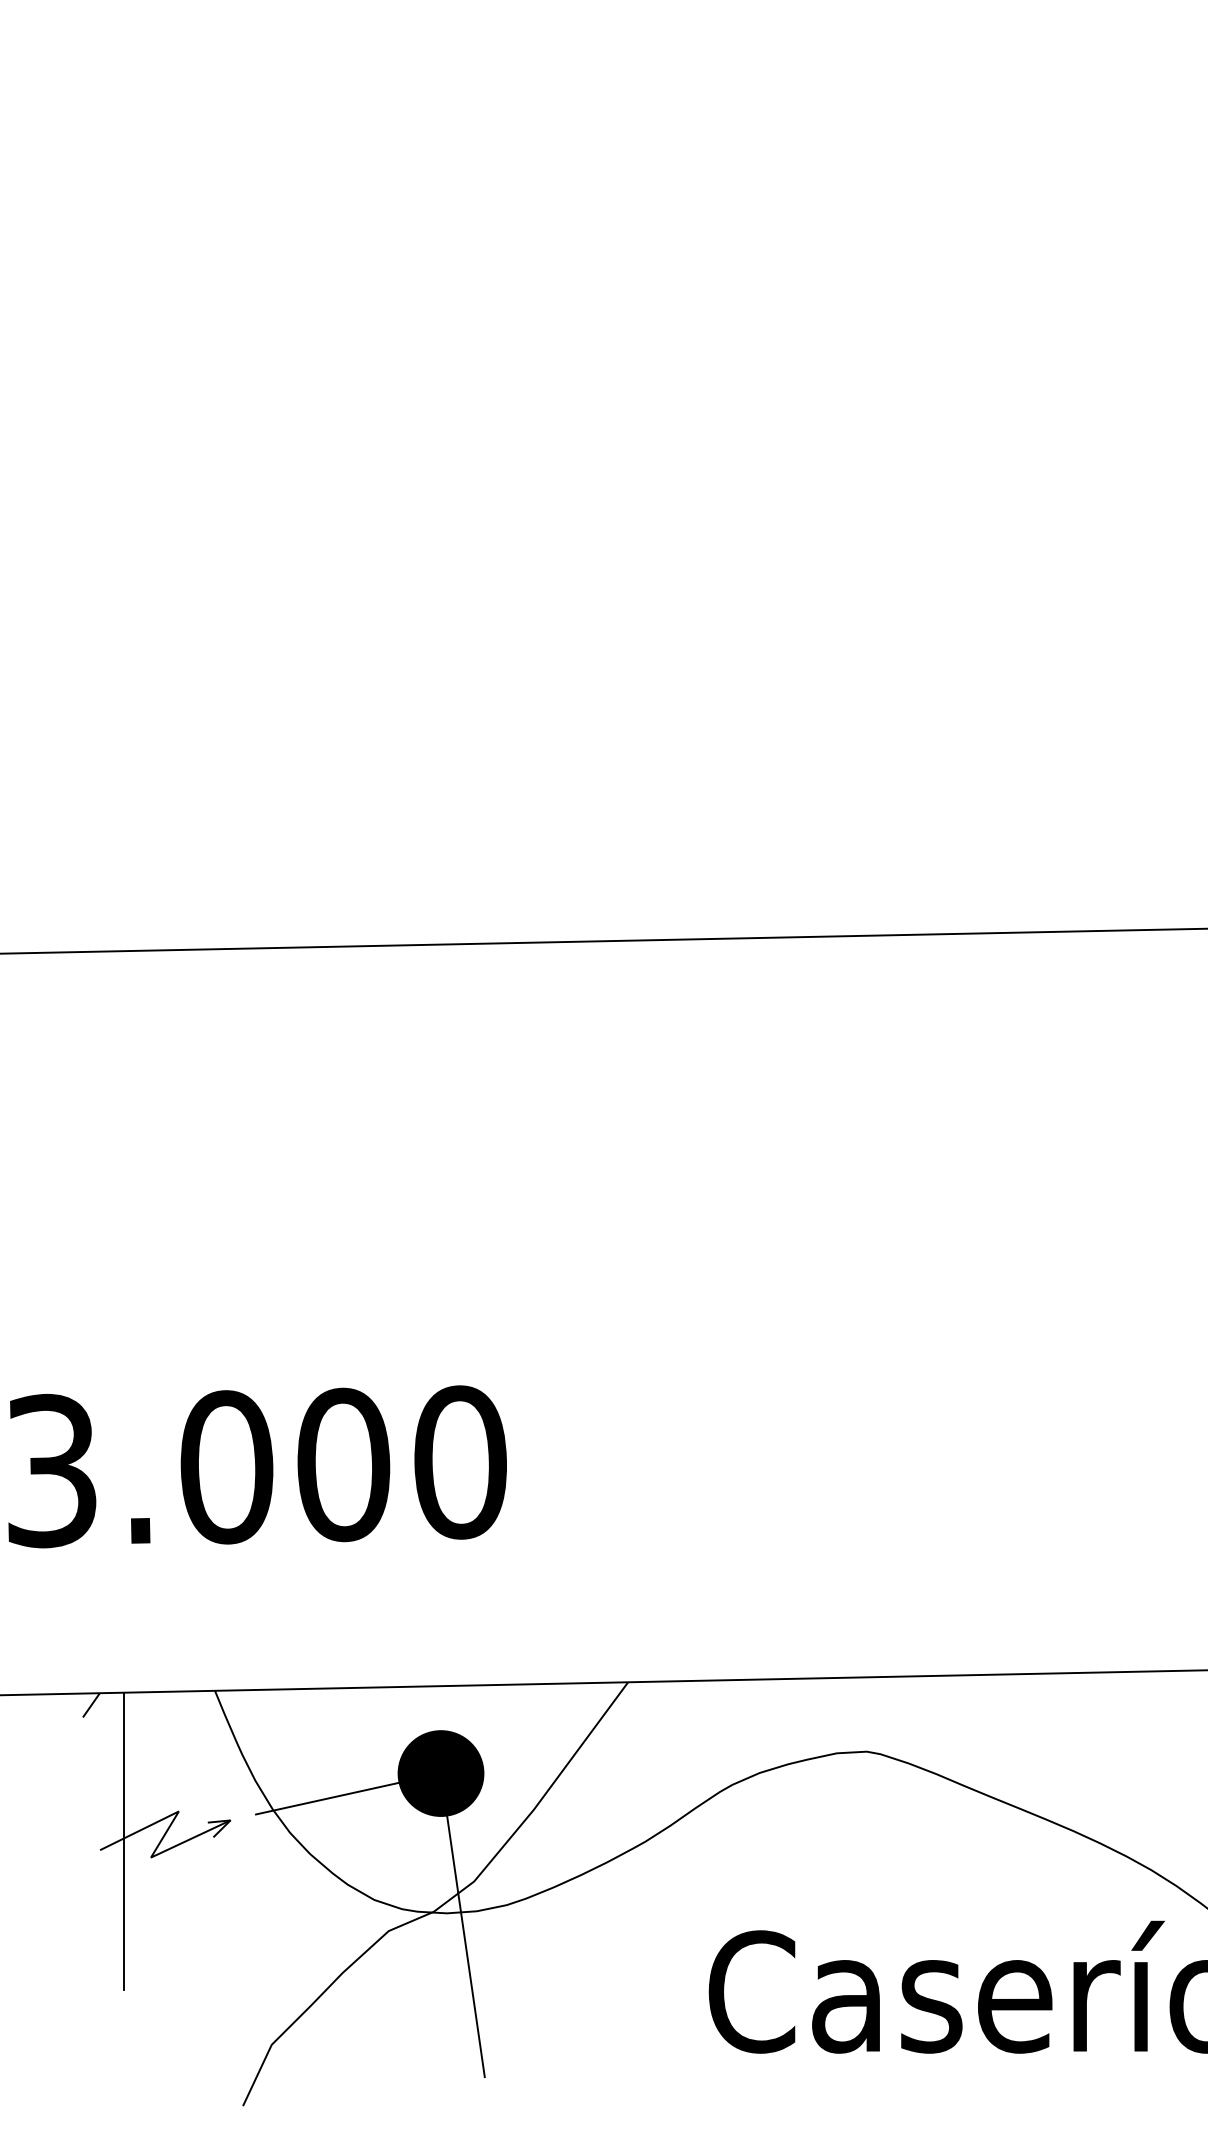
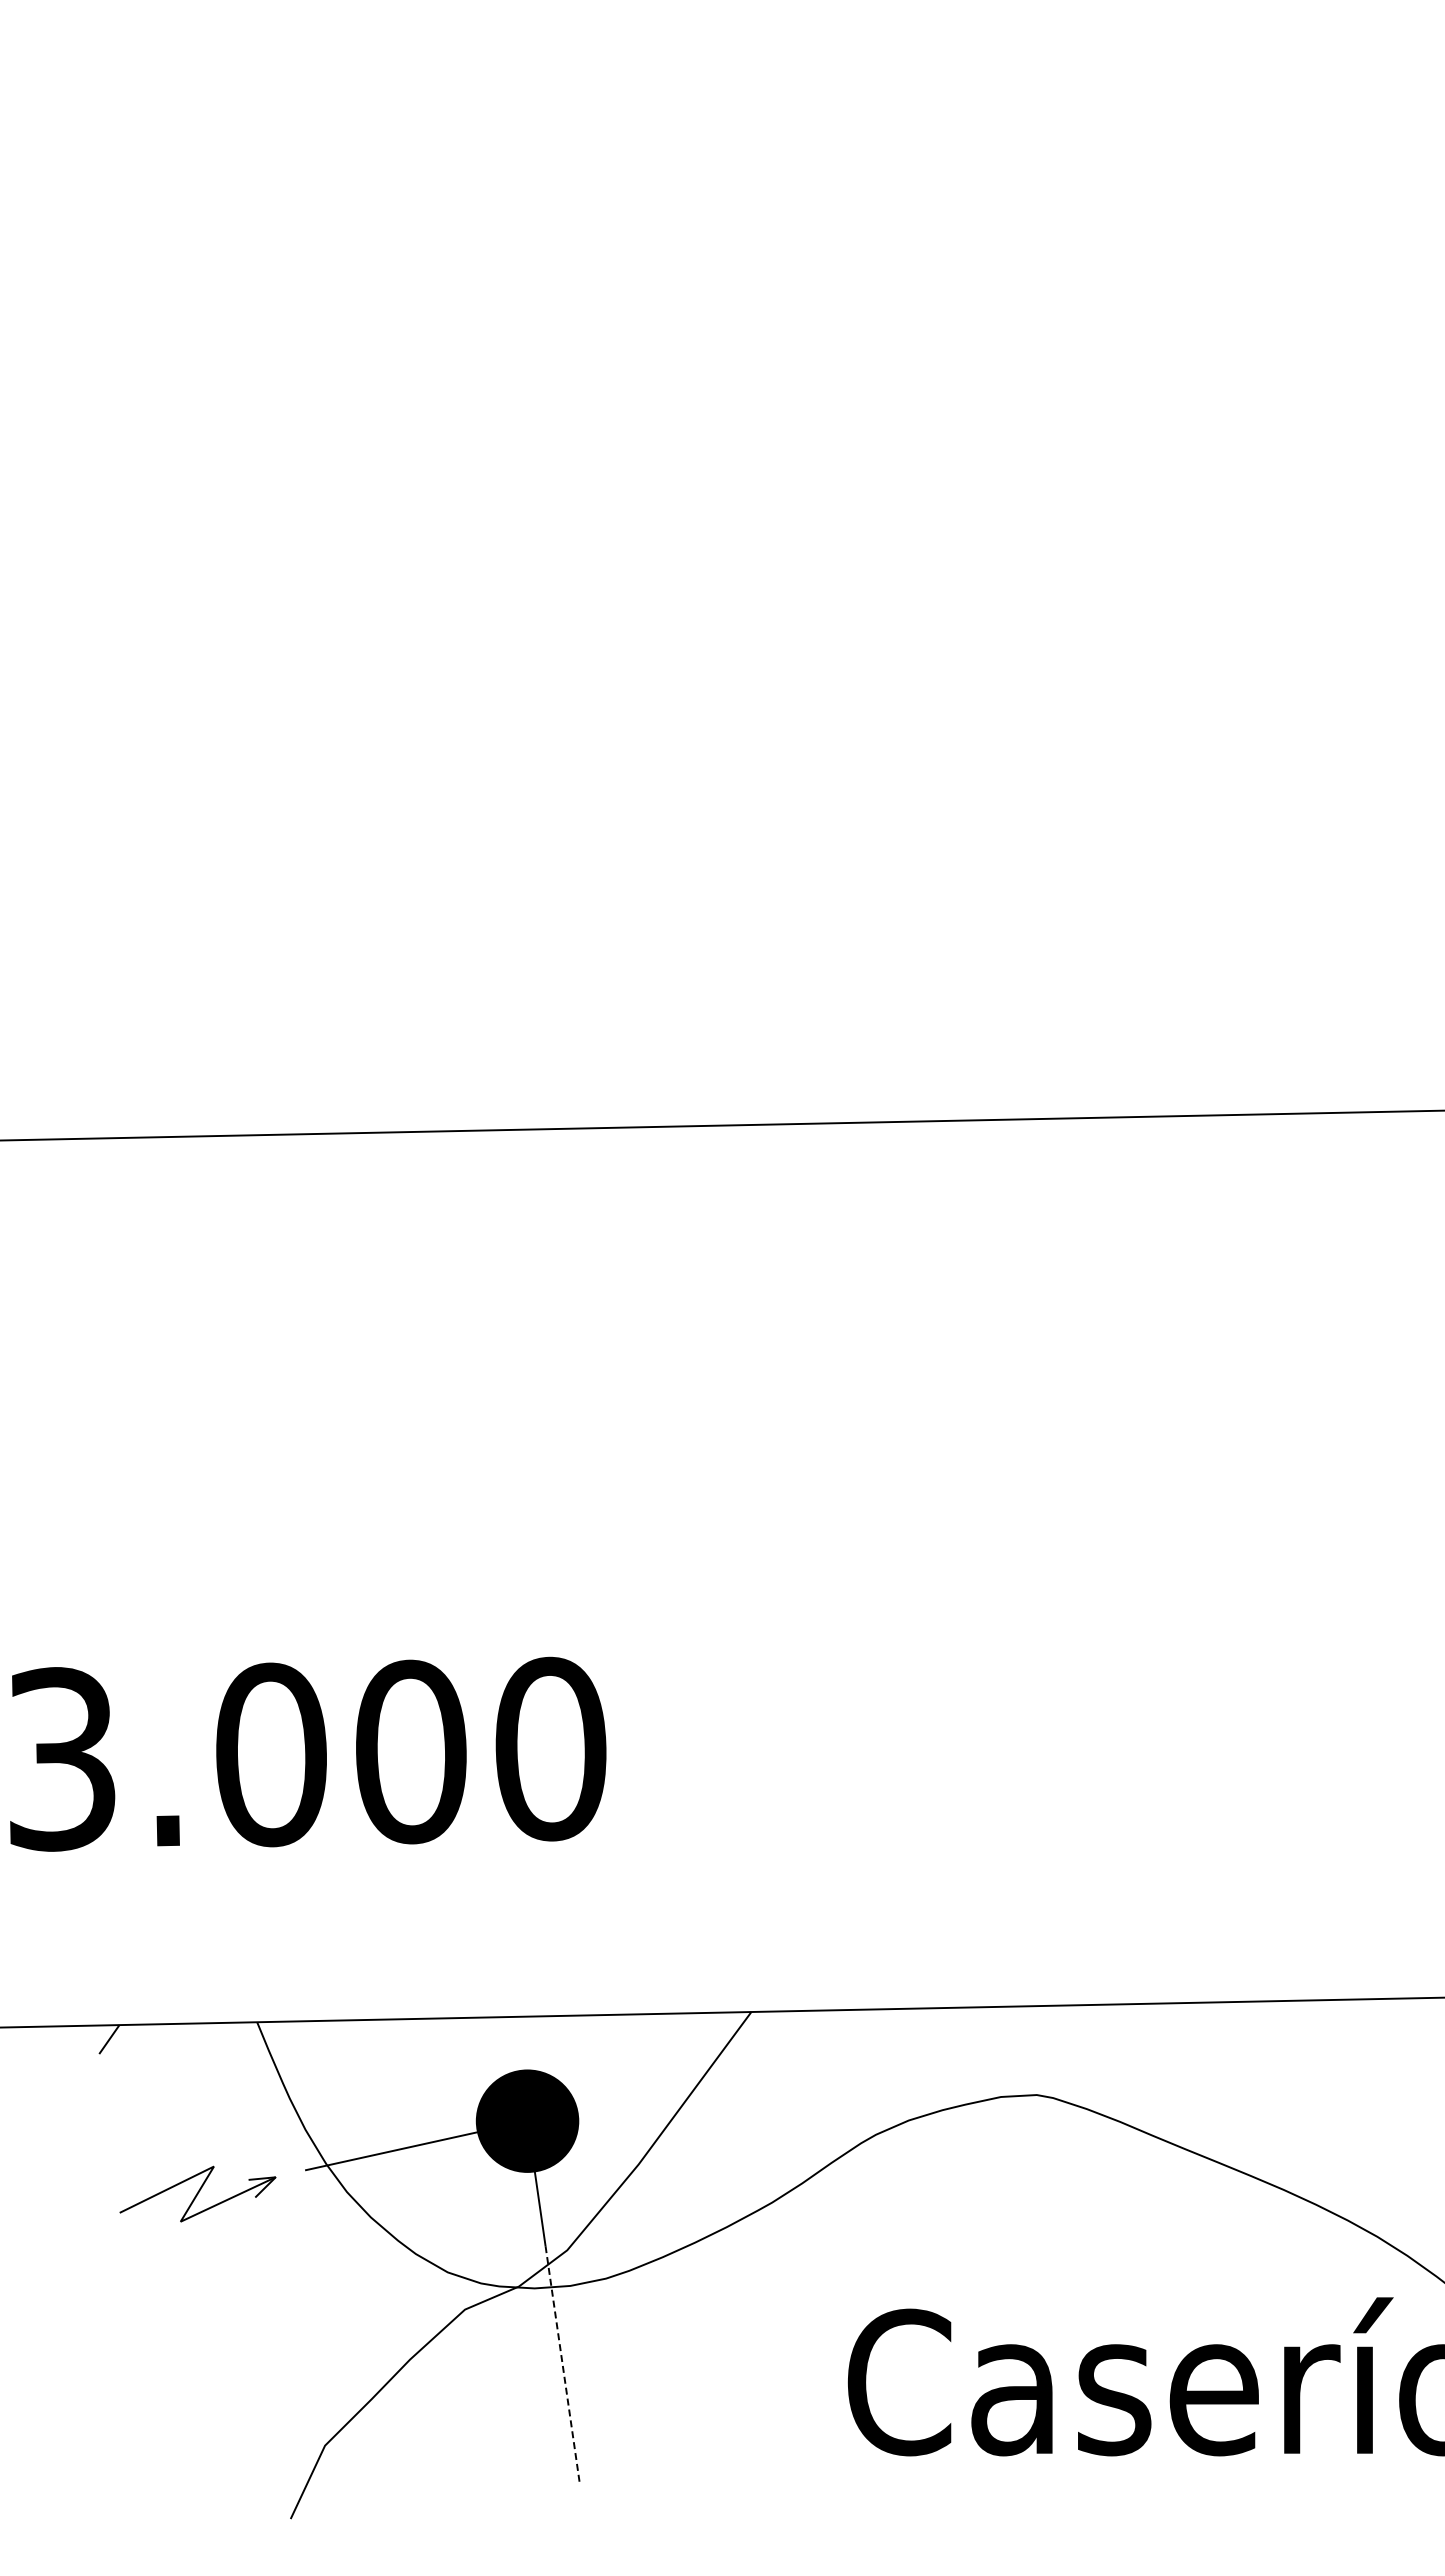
line: (124, 1841) -> (148, 2202), removed
line: (470, 1977) -> (562, 2365), solid -> dashed

